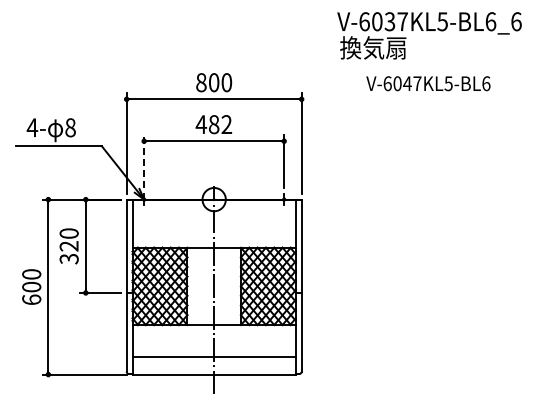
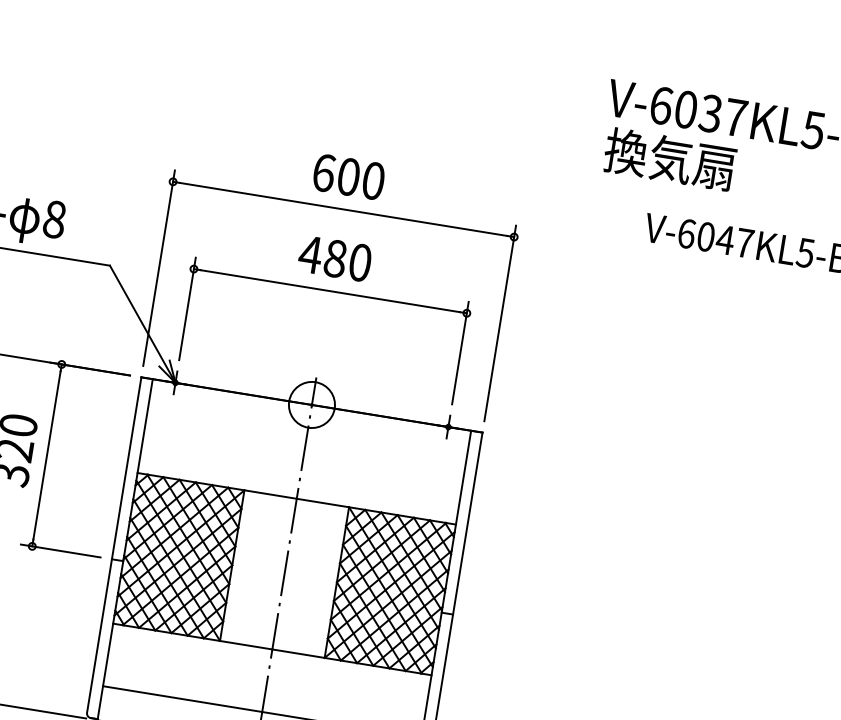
text: (201, 82) -> (324, 172), 800 -> 600
text: (226, 124) -> (359, 262), 482 -> 480
line: (144, 161) -> (188, 308), dashed -> solid

